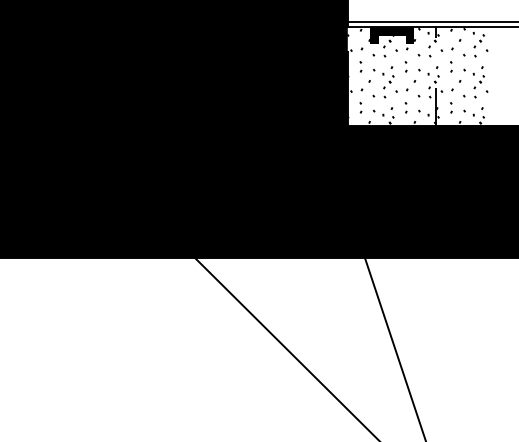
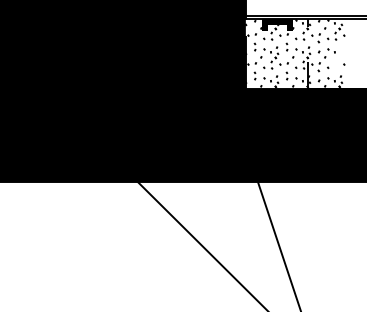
part: (451, 66) -> (319, 46), size x1.6
part: (478, 82) -> (338, 58), removed
part: (451, 107) -> (319, 75), size x1.6

